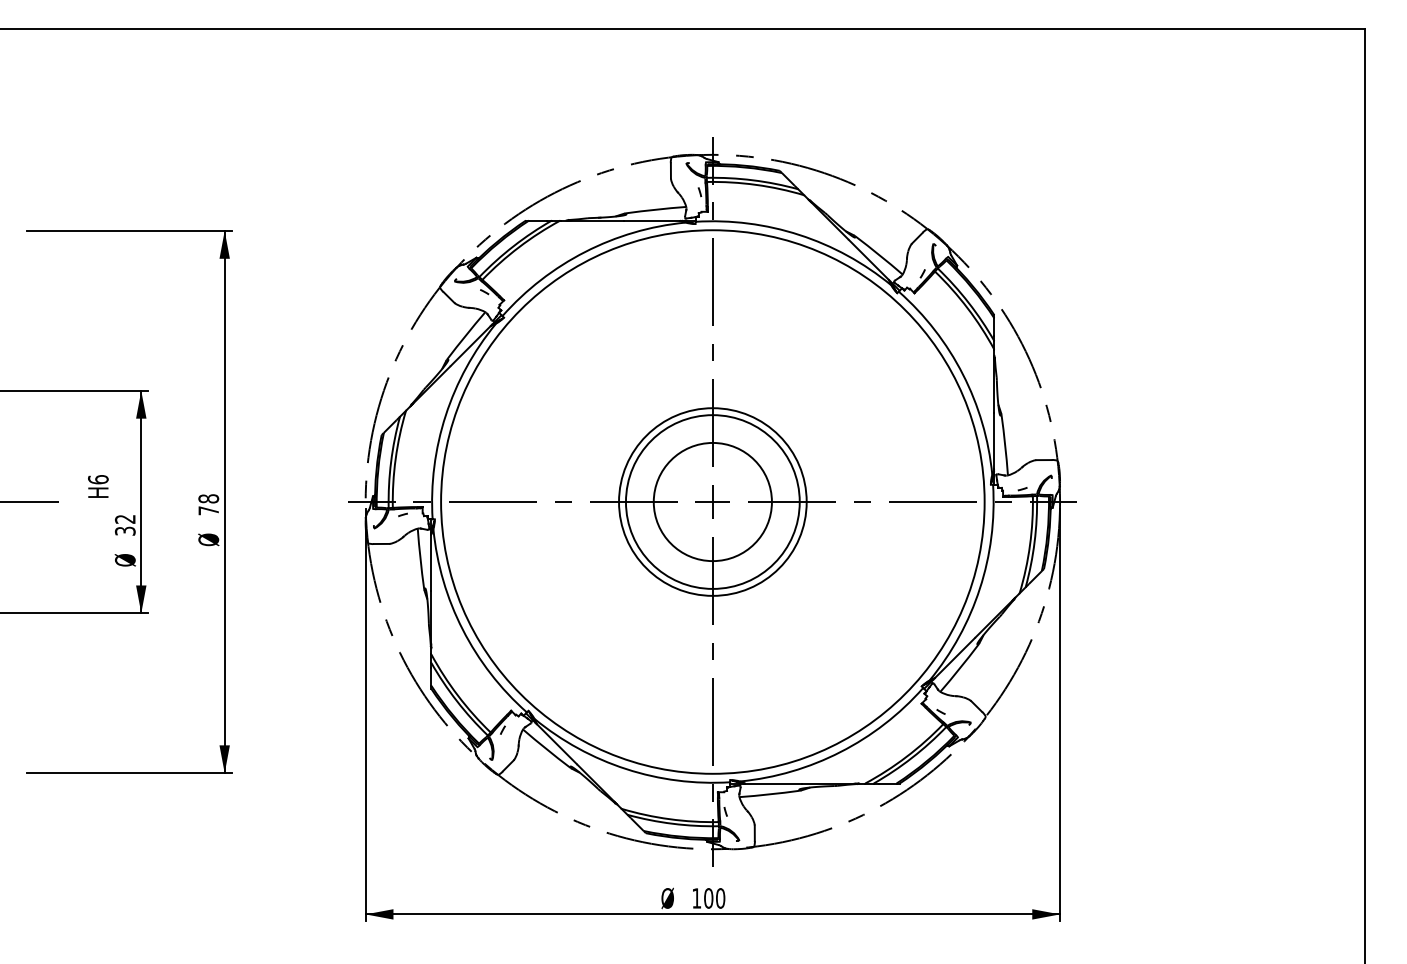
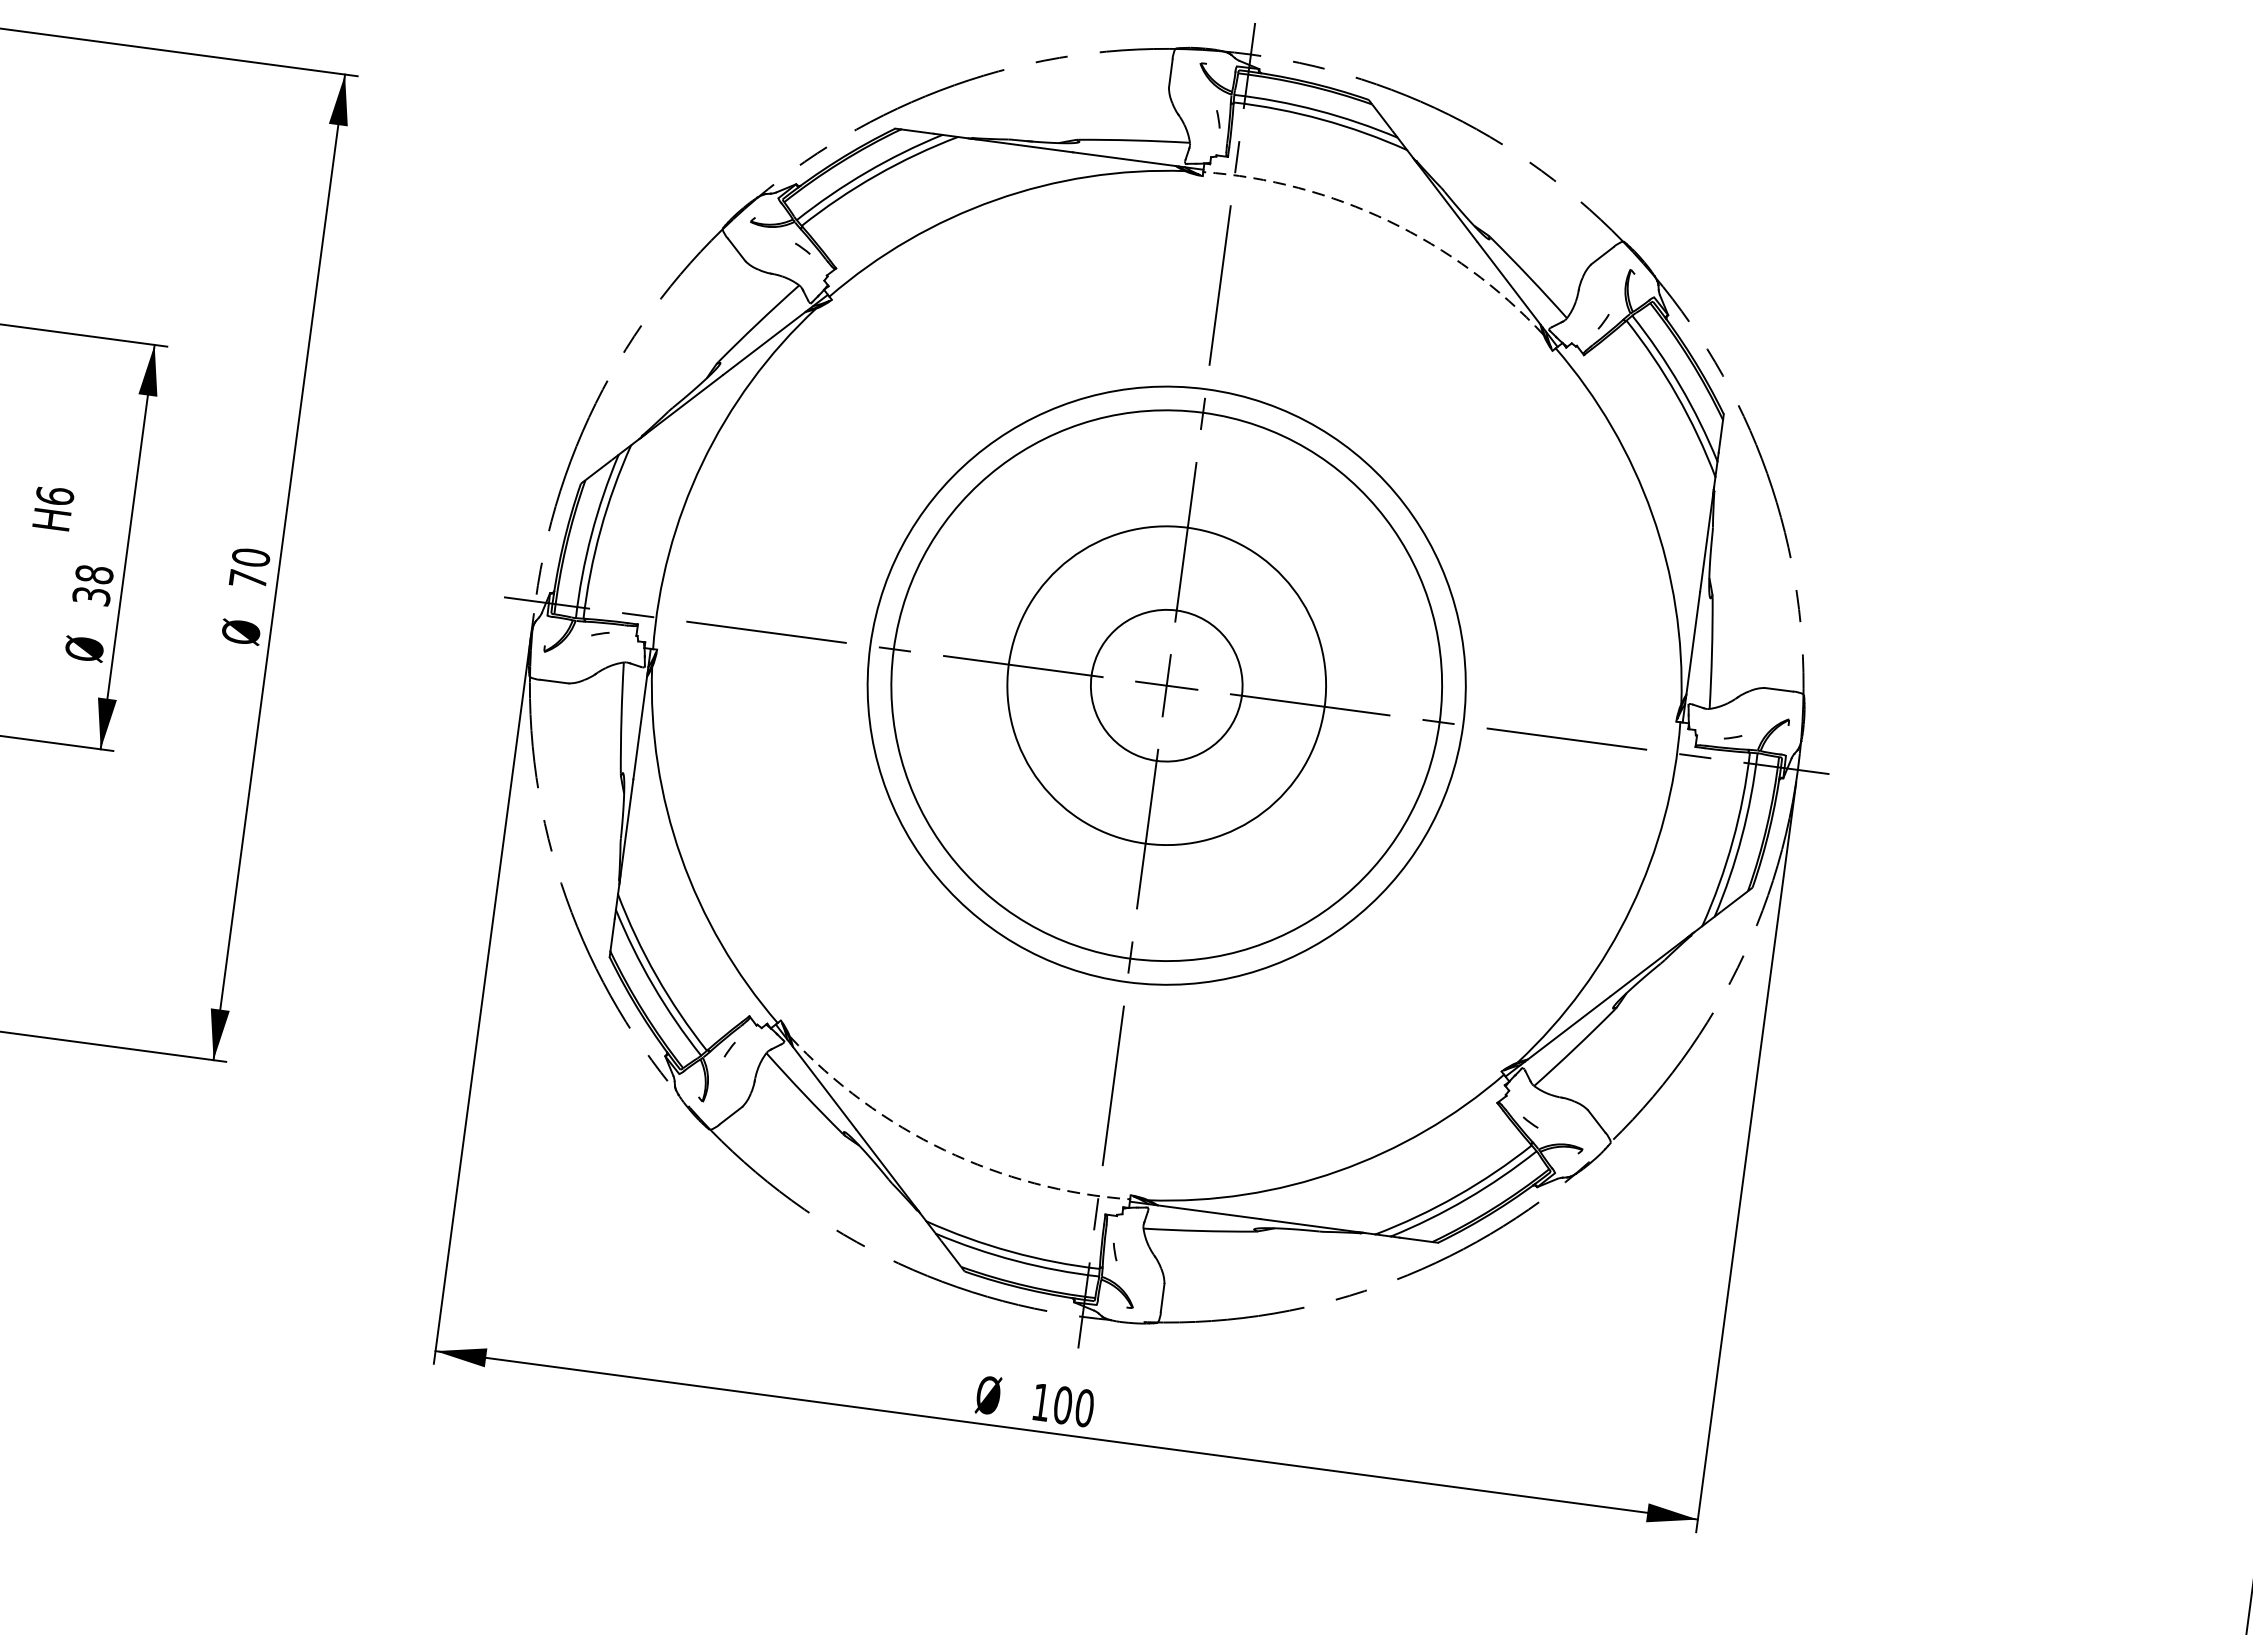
arc: (799, 234) -> (1389, 220), solid -> dashed
text: (208, 498) -> (250, 556), 78 -> 70
circle: (712, 501) -> (1166, 684), size x0.6
circle: (712, 501) -> (1166, 684), size x0.7
circle: (712, 501) -> (1166, 684), size x1.6
text: (125, 518) -> (94, 573), 32 -> 38
arc: (626, 769) -> (944, 1150), solid -> dashed

